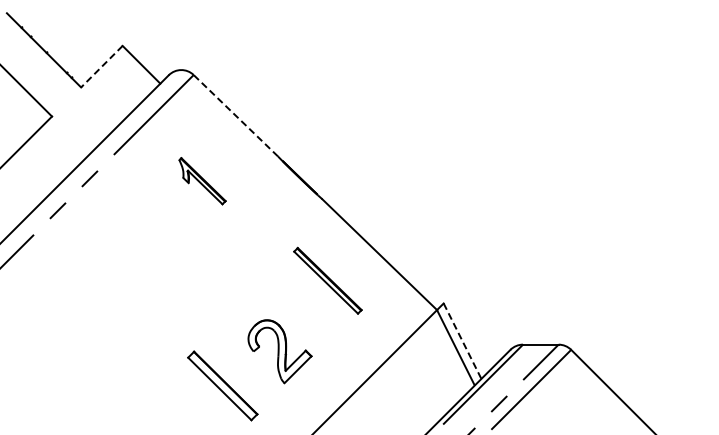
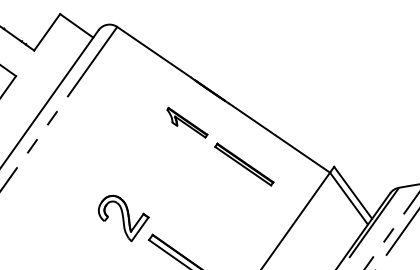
line: (101, 67) -> (46, 33), dashed -> solid
line: (235, 115) -> (153, 52), dashed -> solid
part: (202, 181) -> (187, 122), moved
line: (462, 341) -> (353, 193), dashed -> solid
part: (279, 351) -> (123, 217), moved

